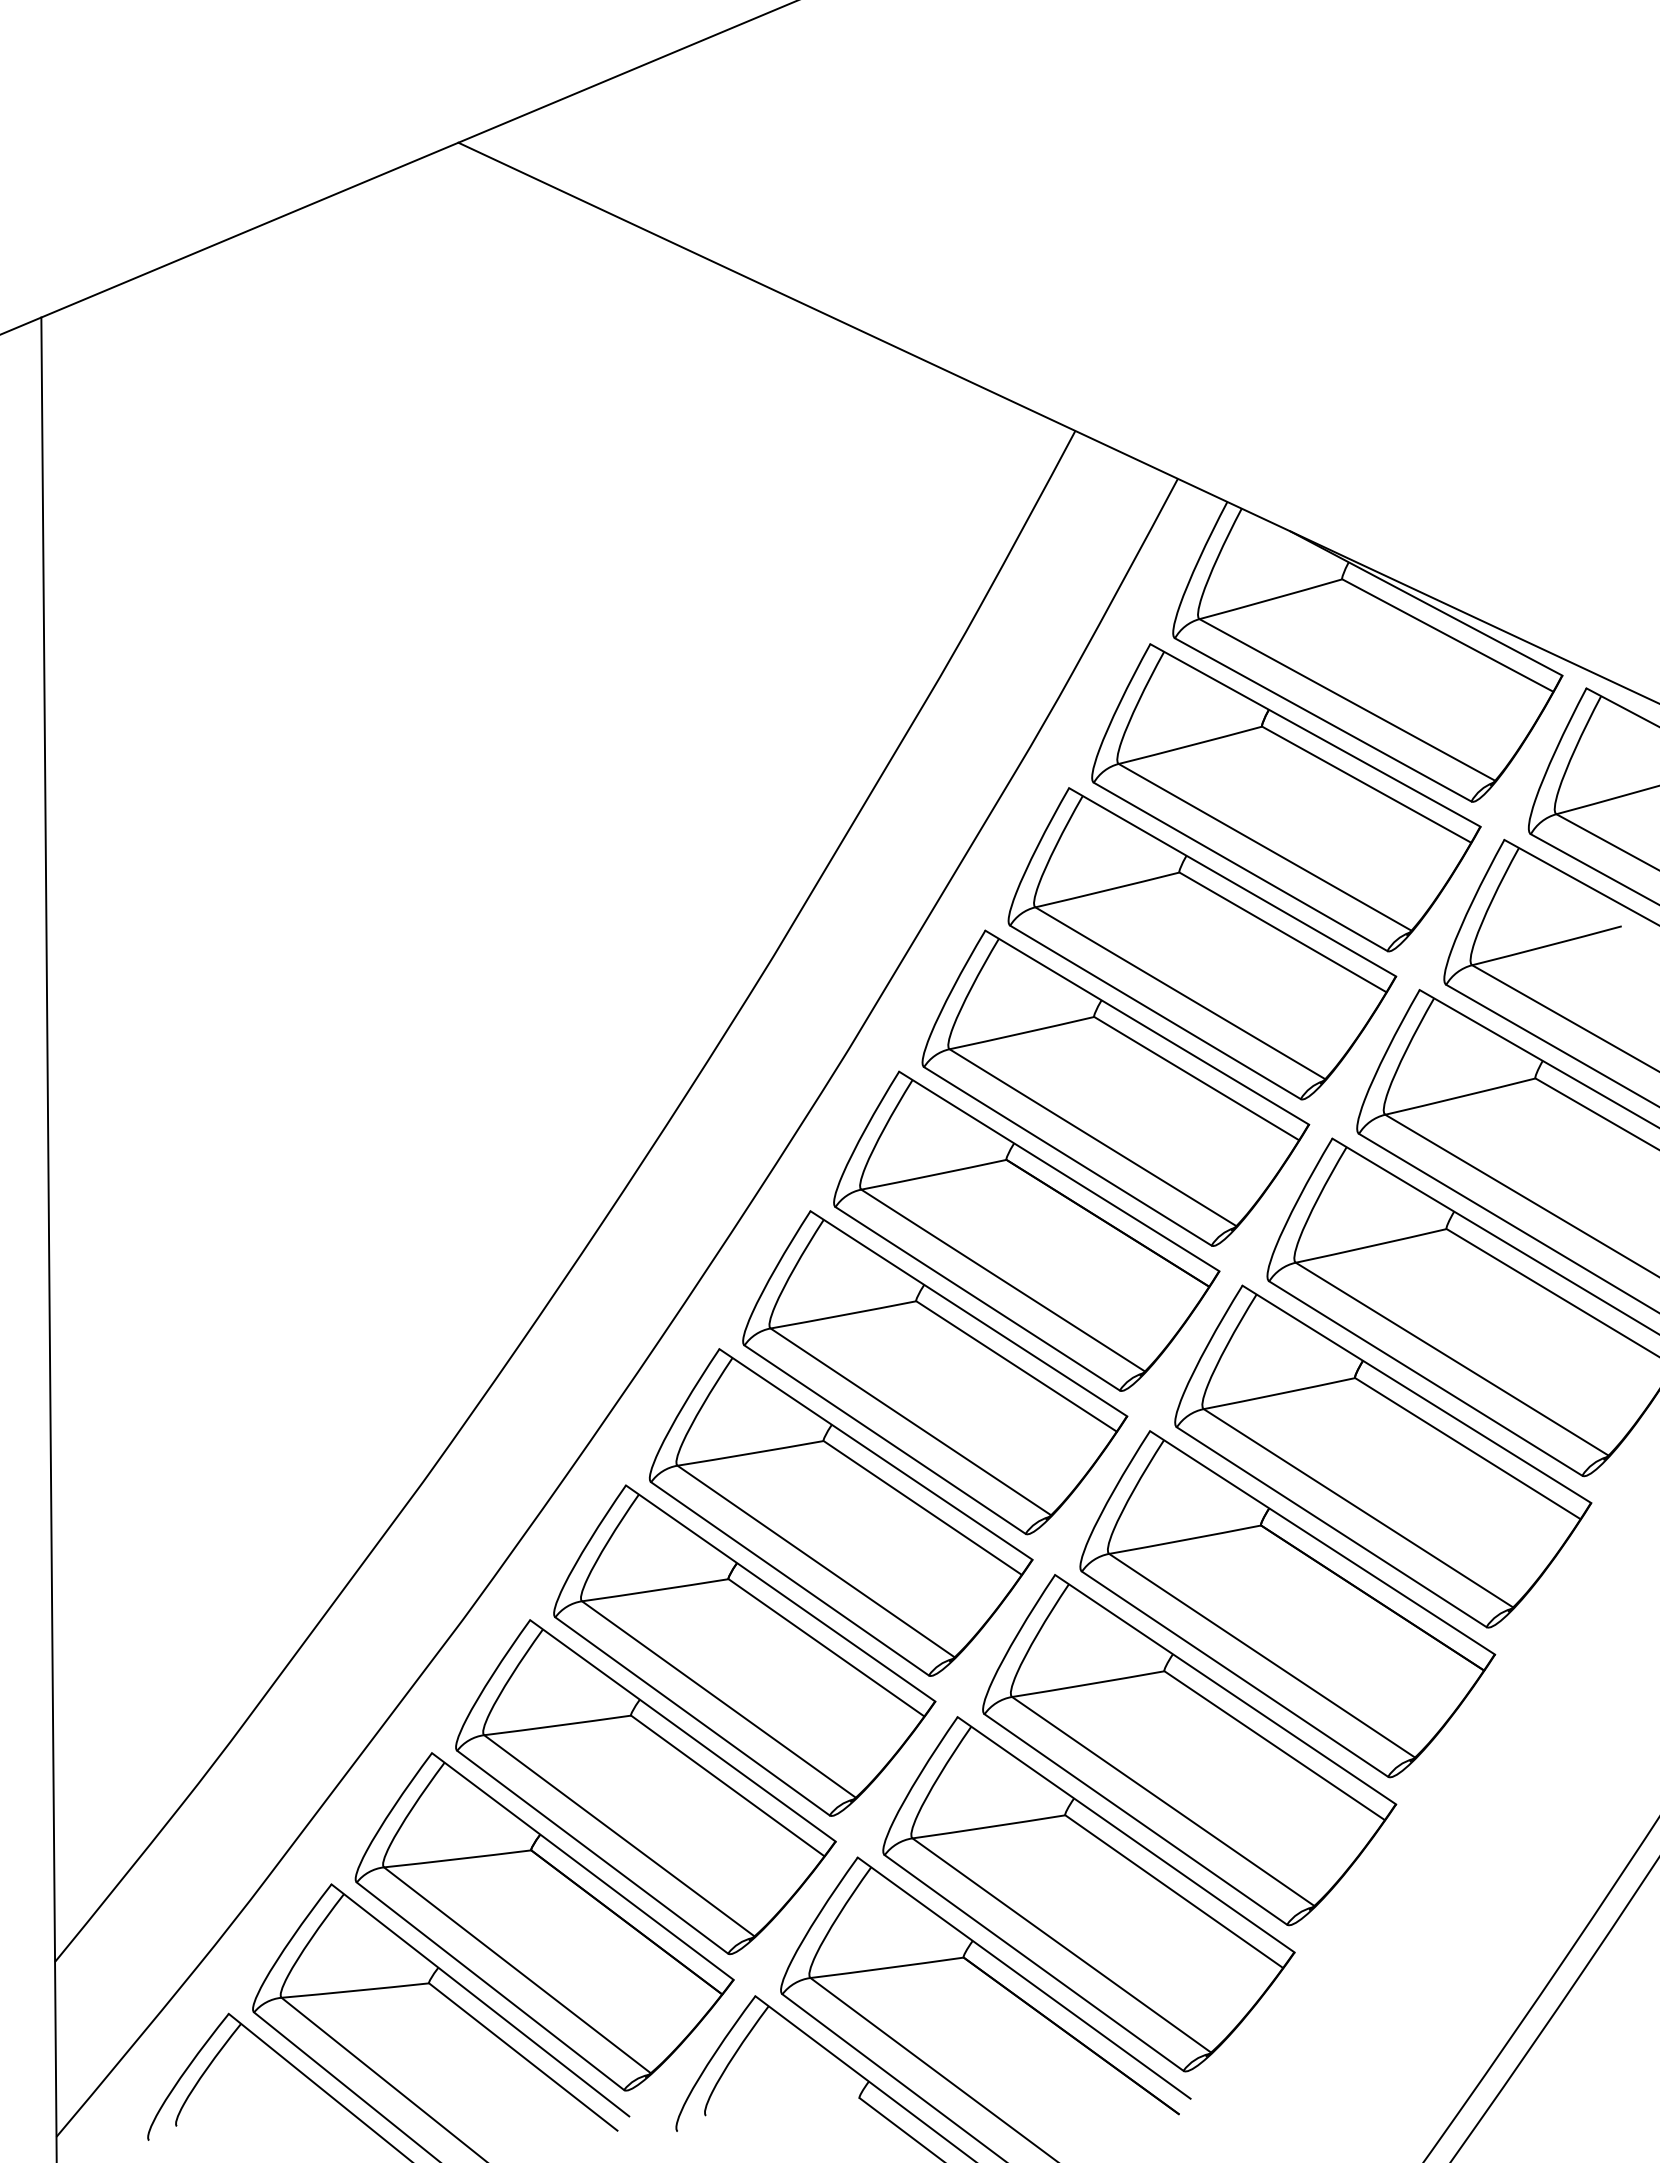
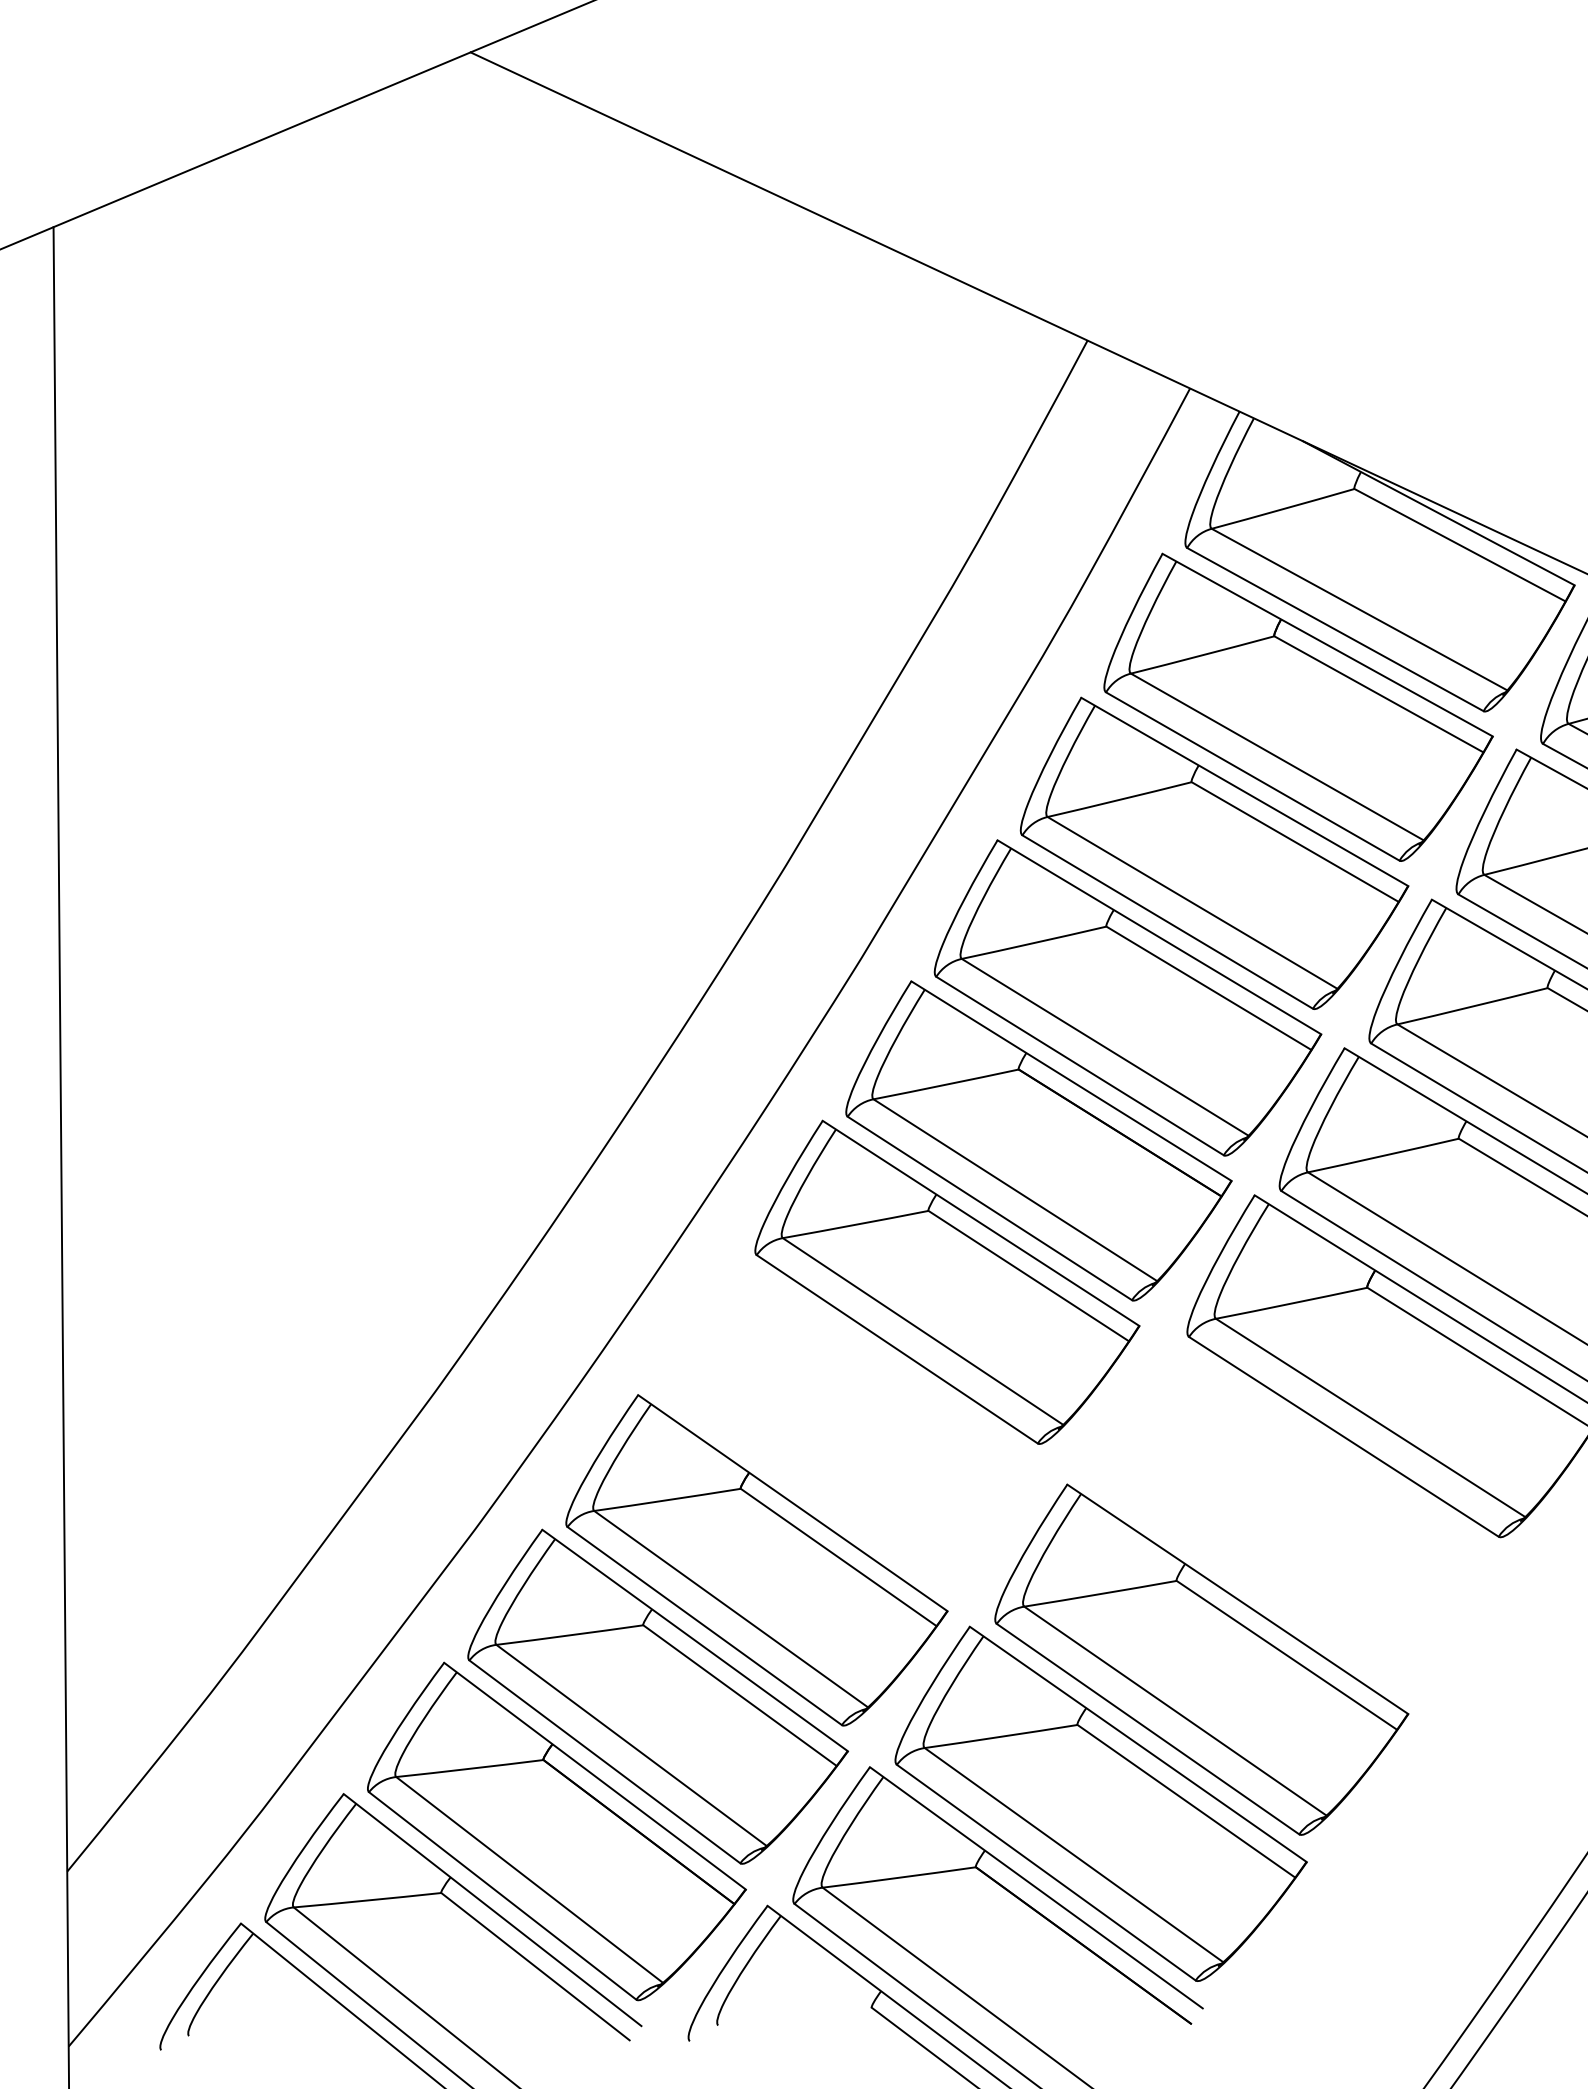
part: (840, 1512) -> (852, 1422), removed
part: (1287, 1604) -> (1299, 1514), removed

